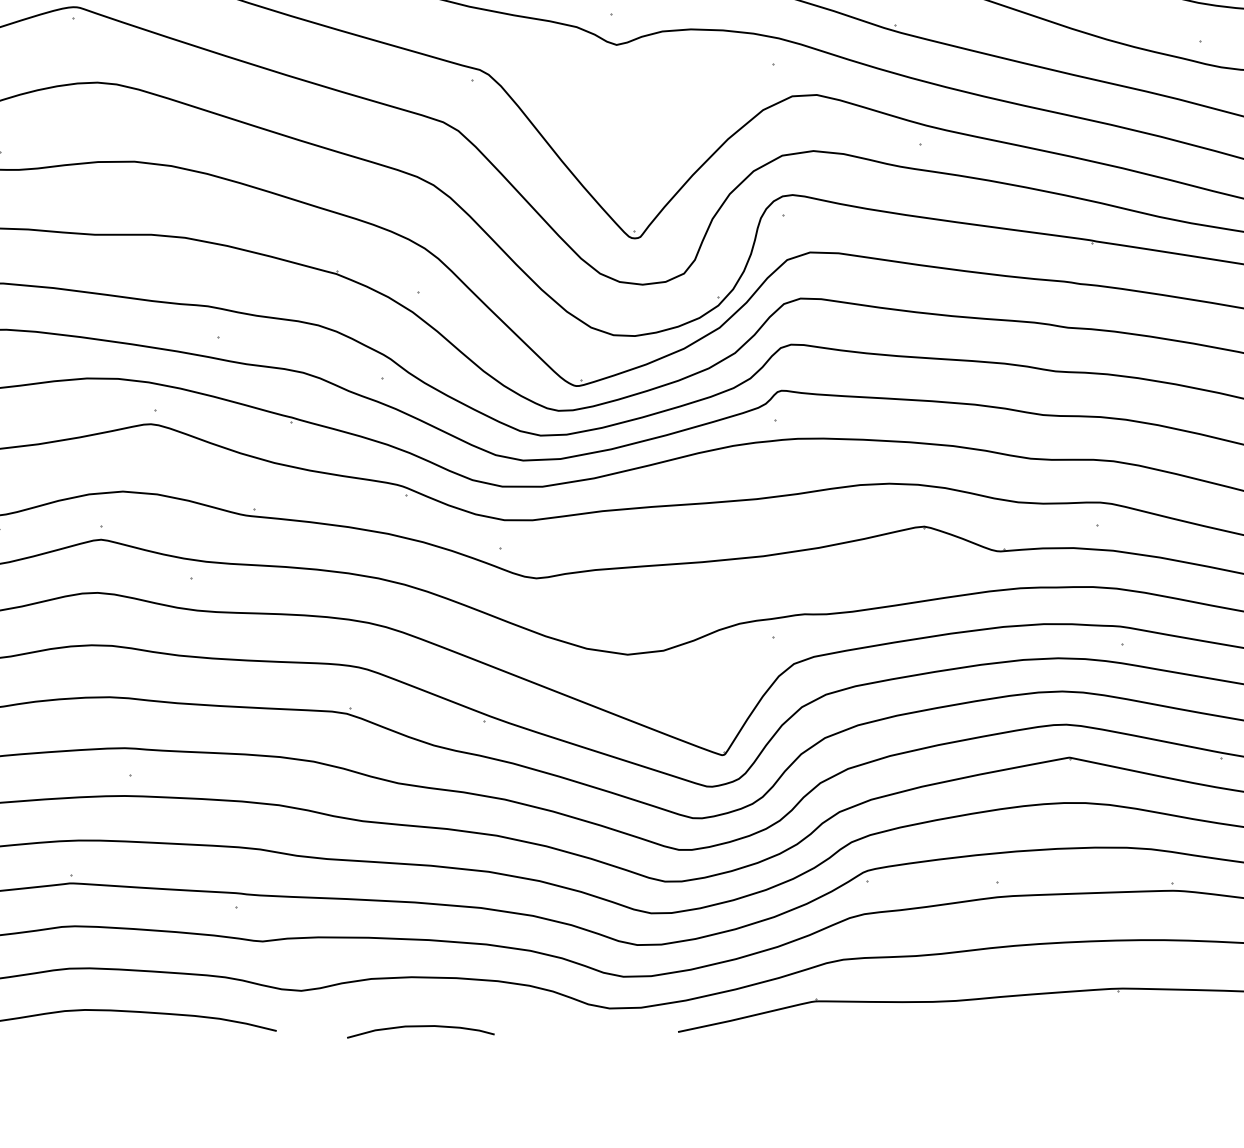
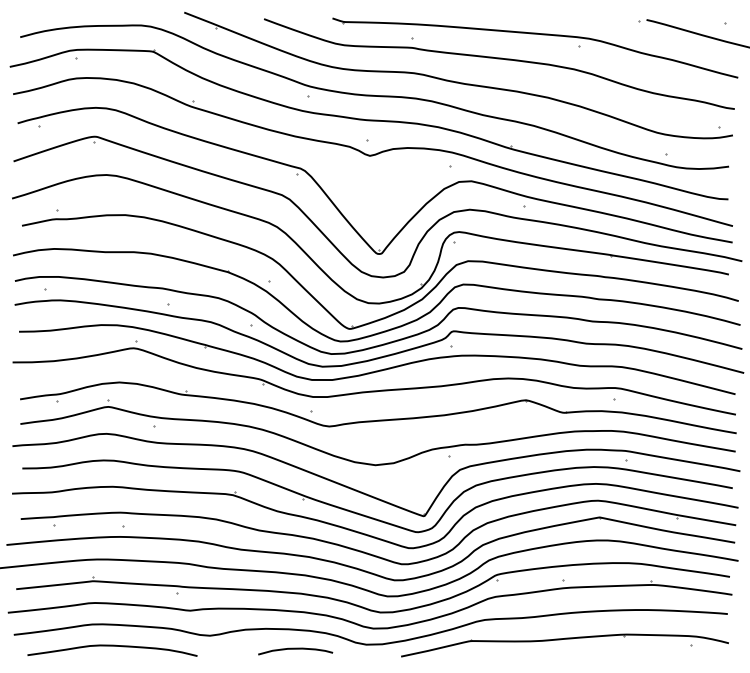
curve: (420, 1027) -> (295, 649), moved

